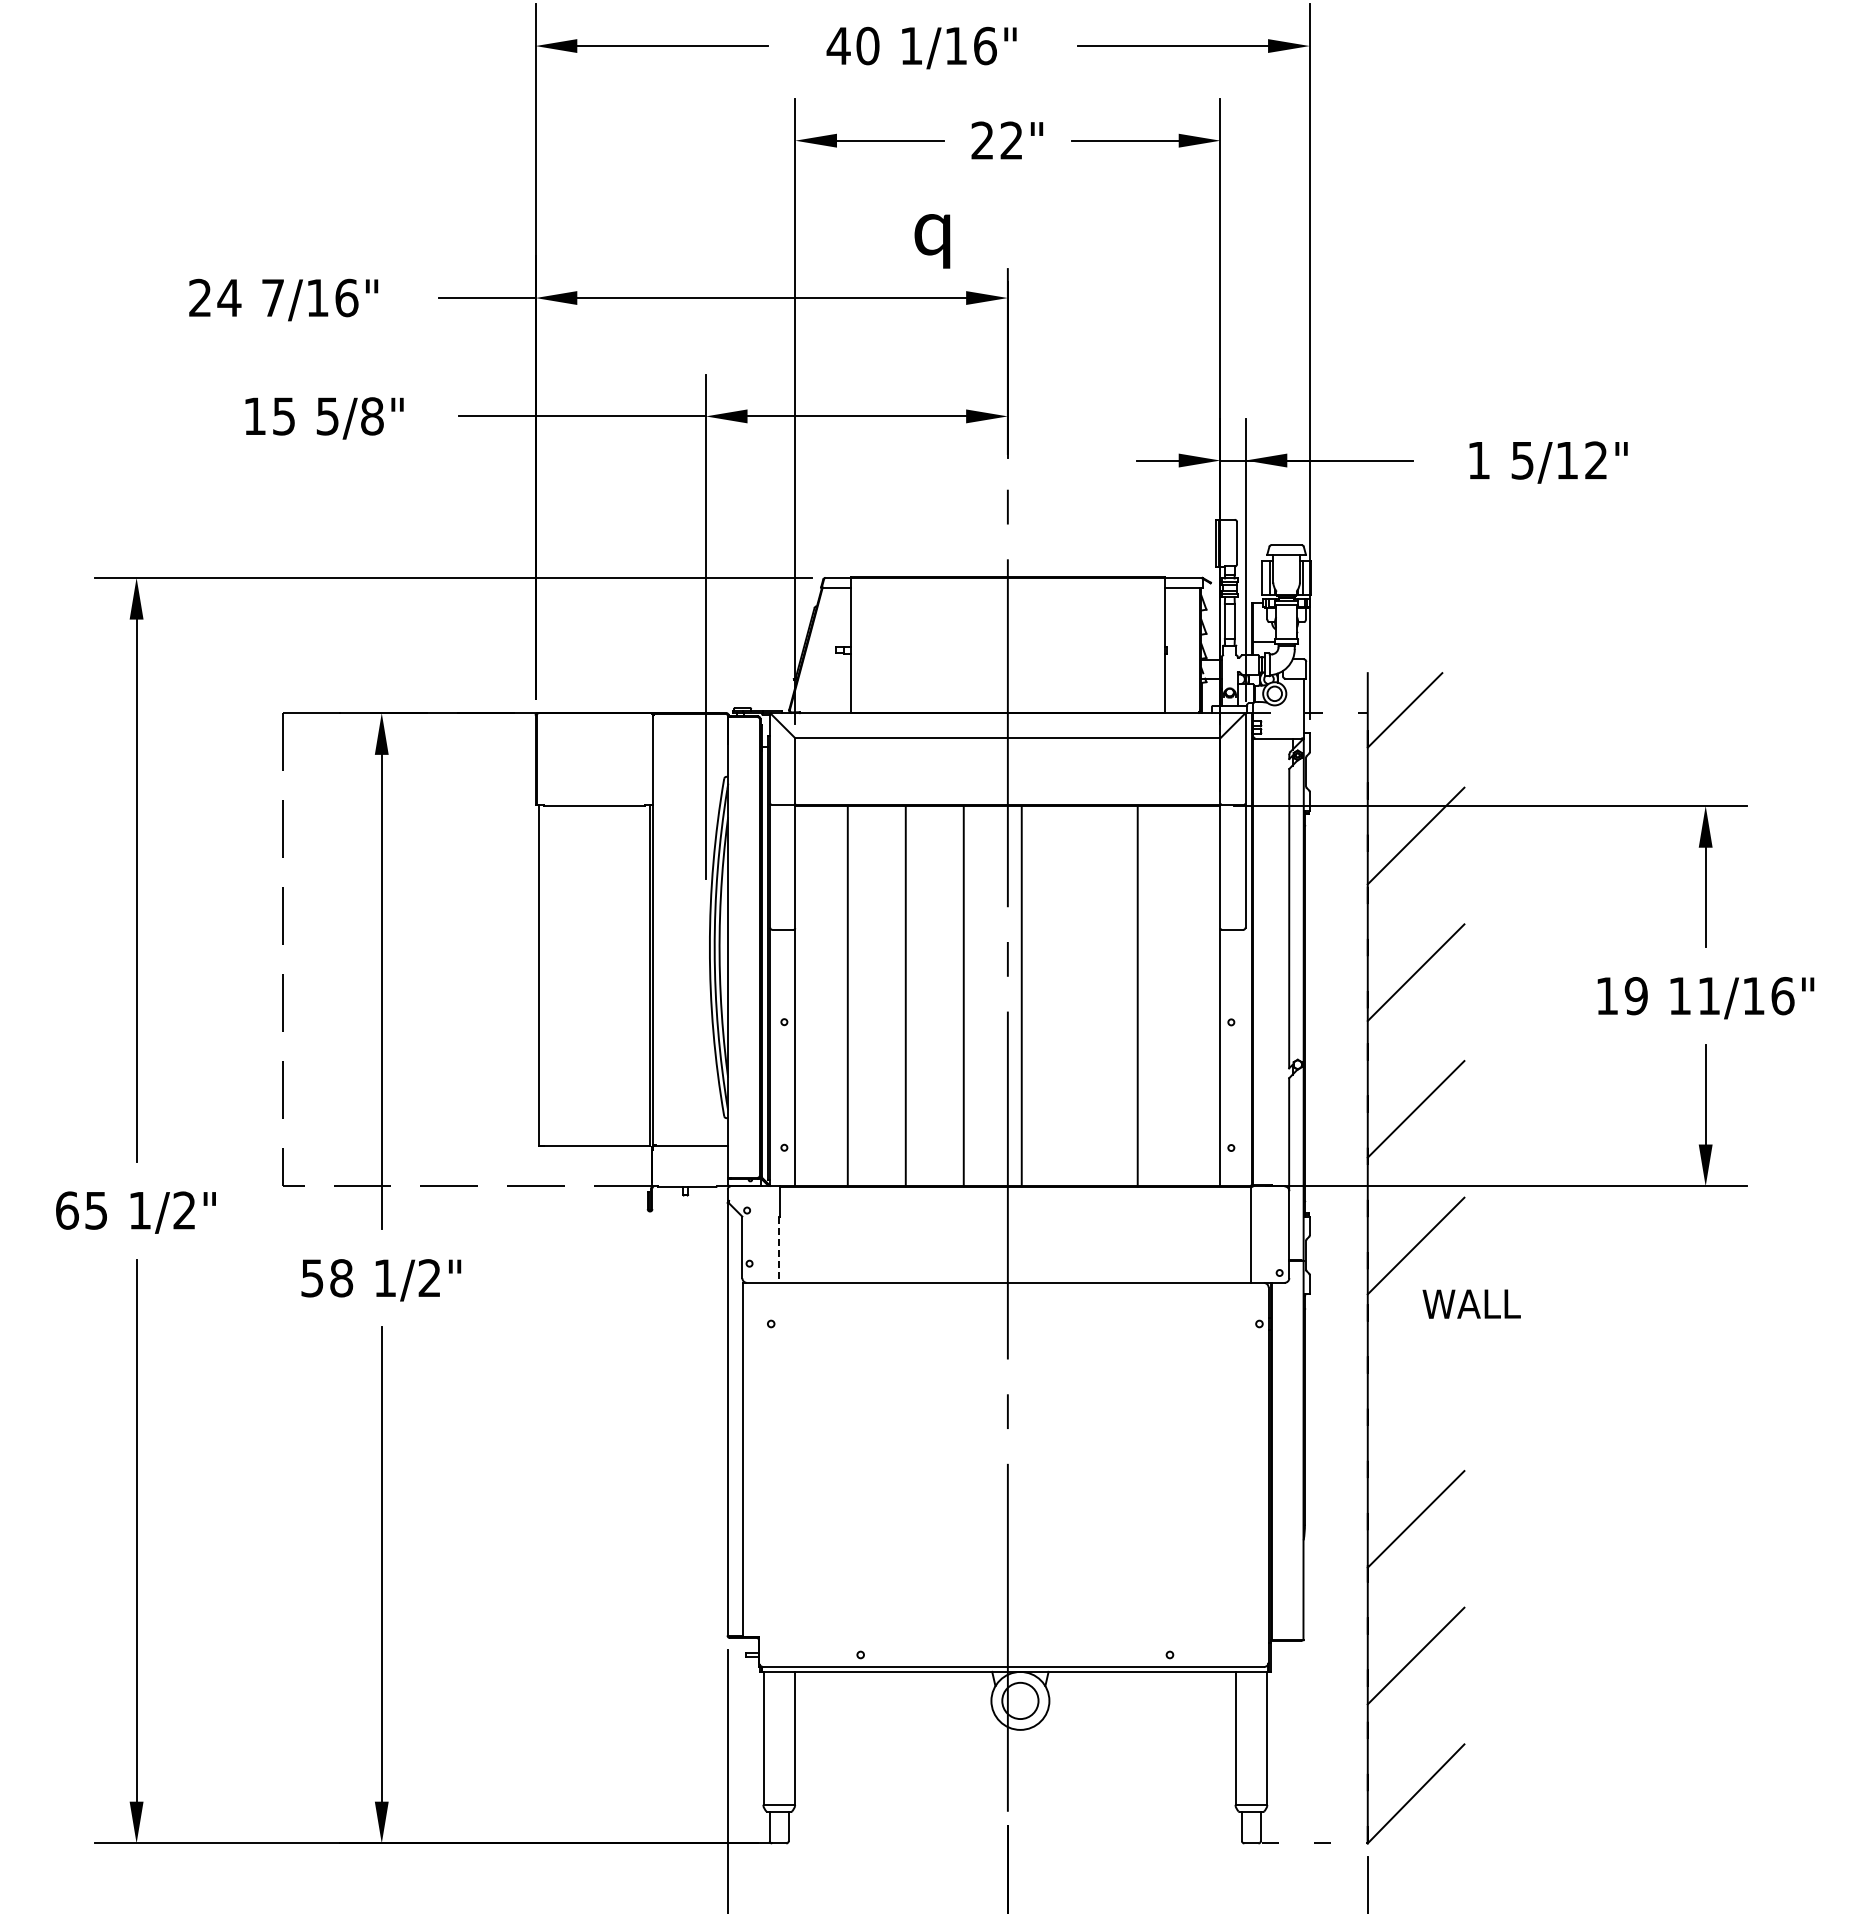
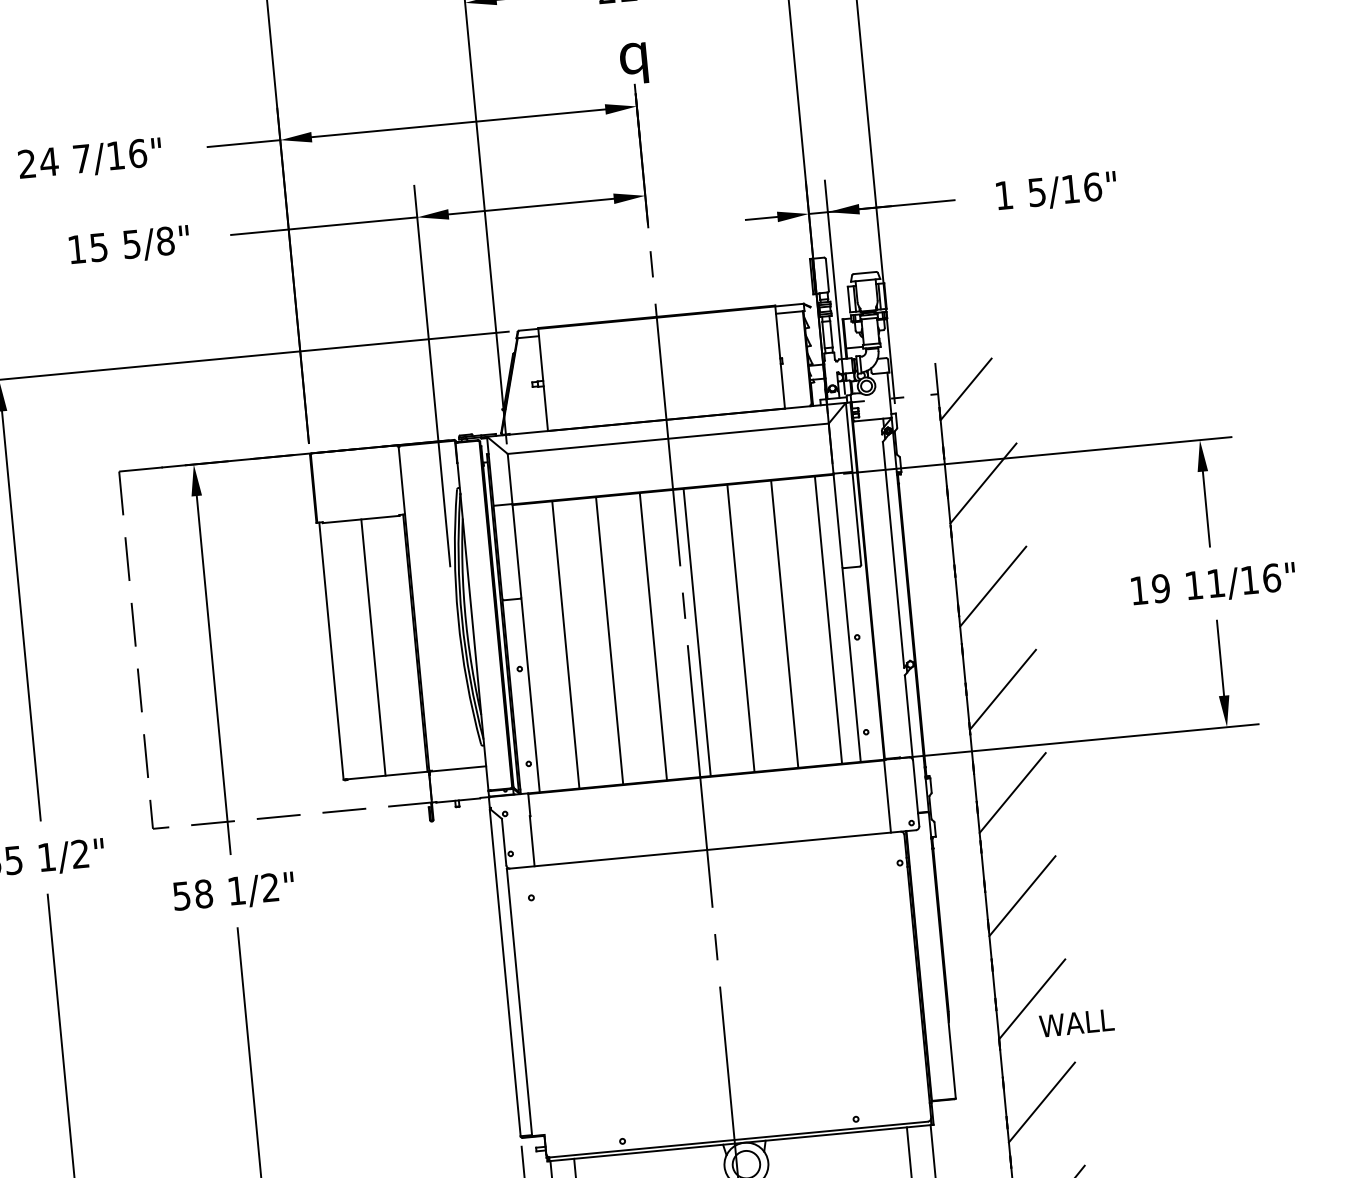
text: (932, 241) -> (634, 63), moved
text: (1596, 460) -> (1092, 187), 5/12" -> 5/16"
line: (594, 975) -> (373, 647), added
line: (1079, 995) -> (740, 627), added
line: (1195, 995) -> (828, 619), added
line: (779, 1250) -> (532, 841), dashed -> solid
text: (1471, 1303) -> (1076, 1022), moved
line: (1415, 1382) -> (1021, 896), added

